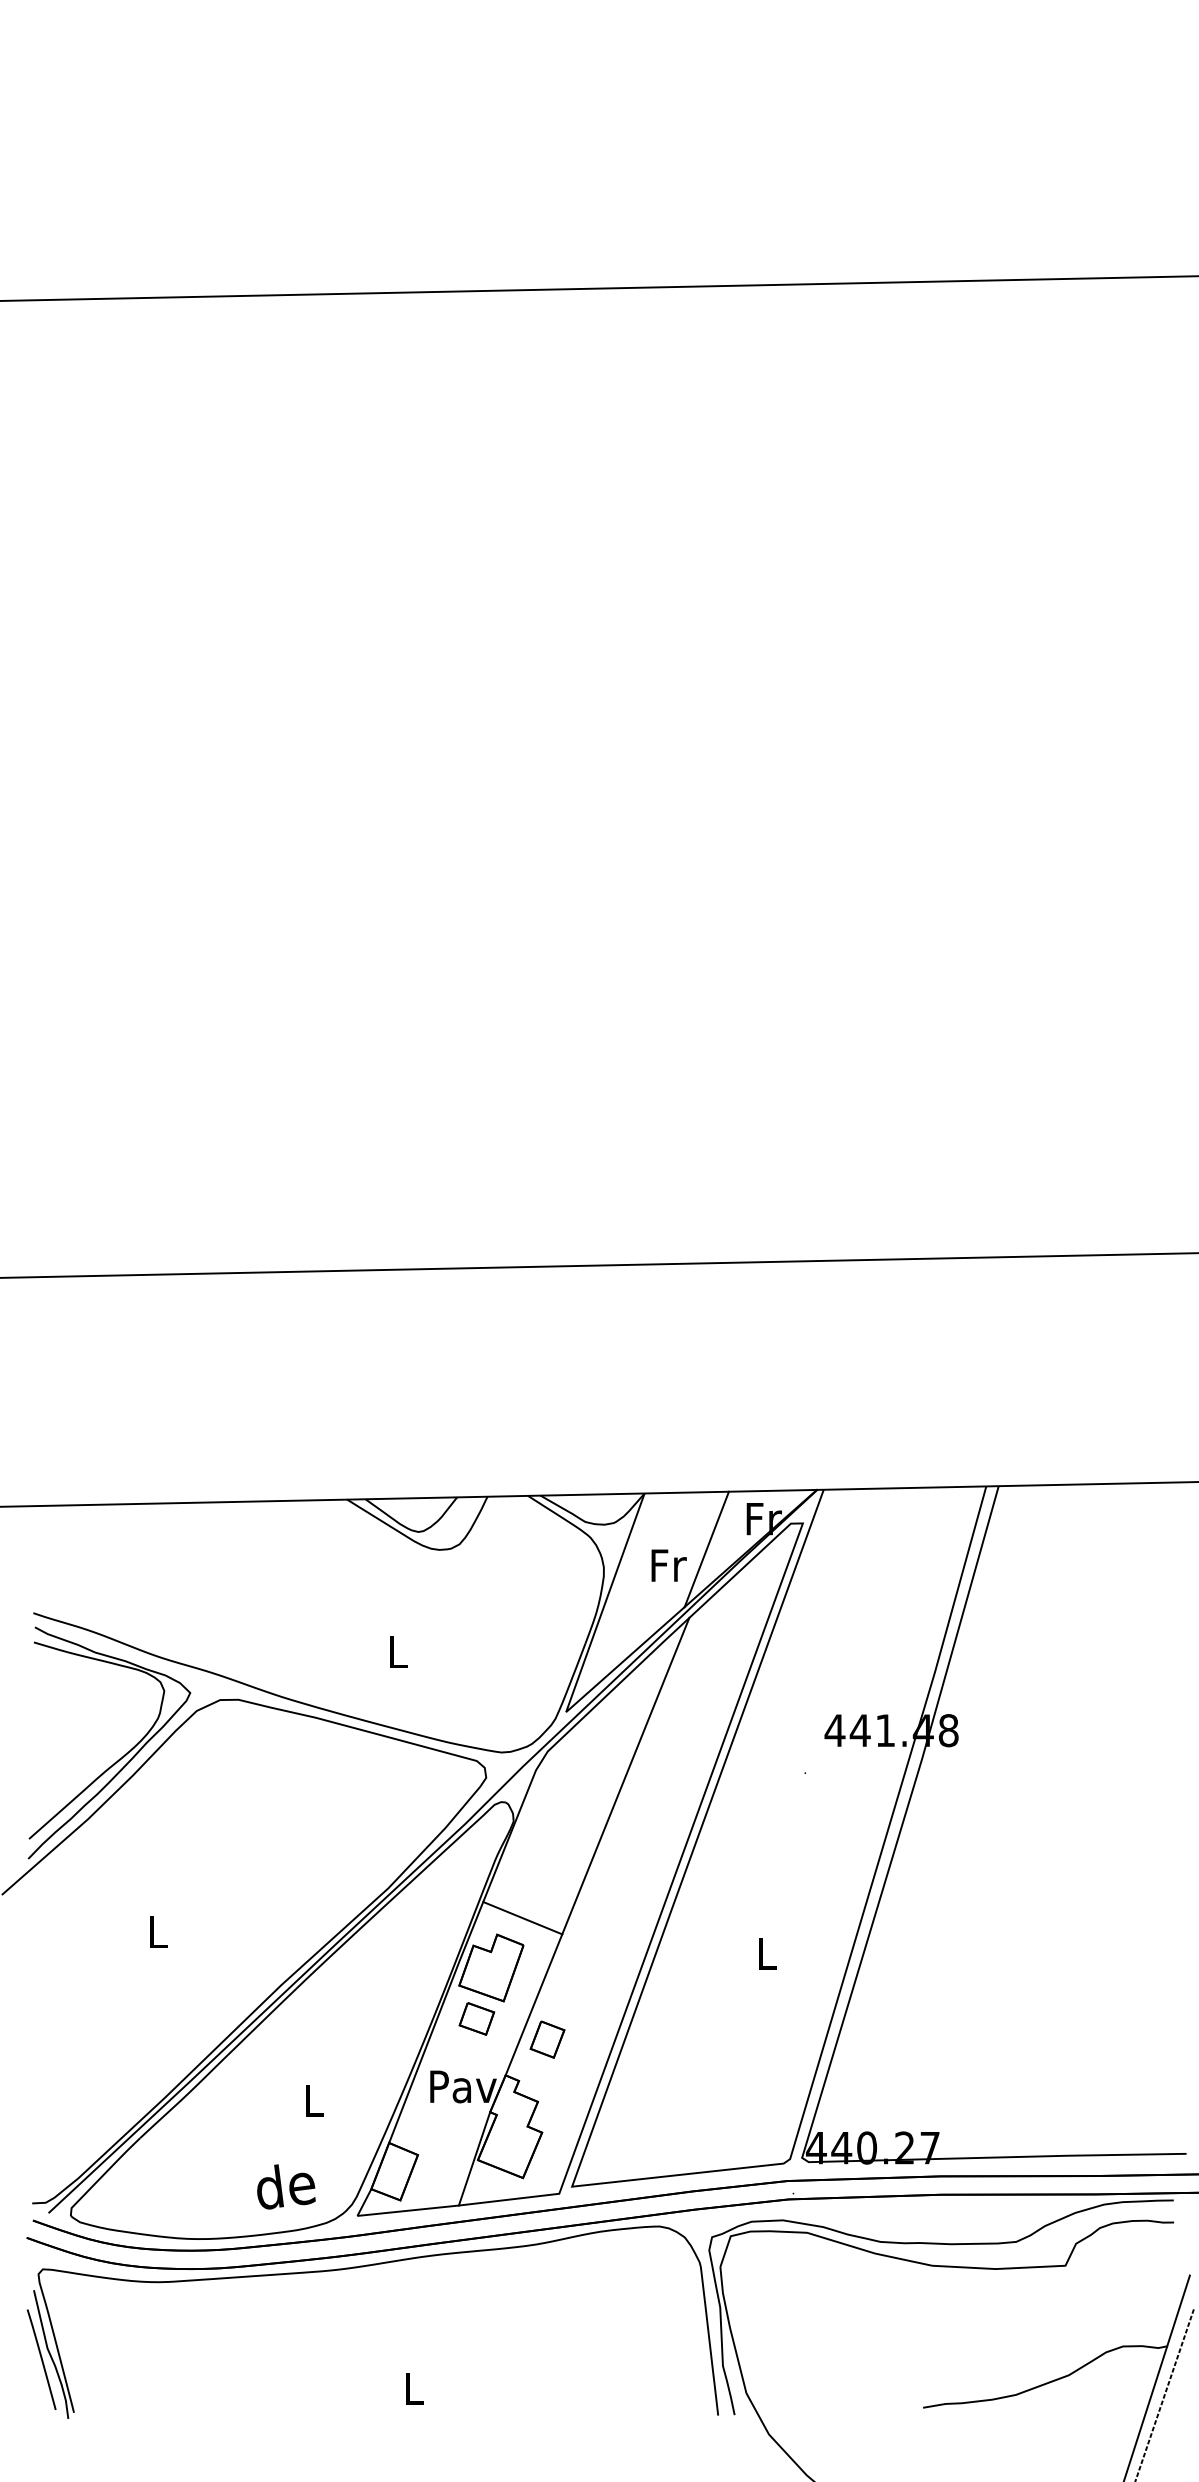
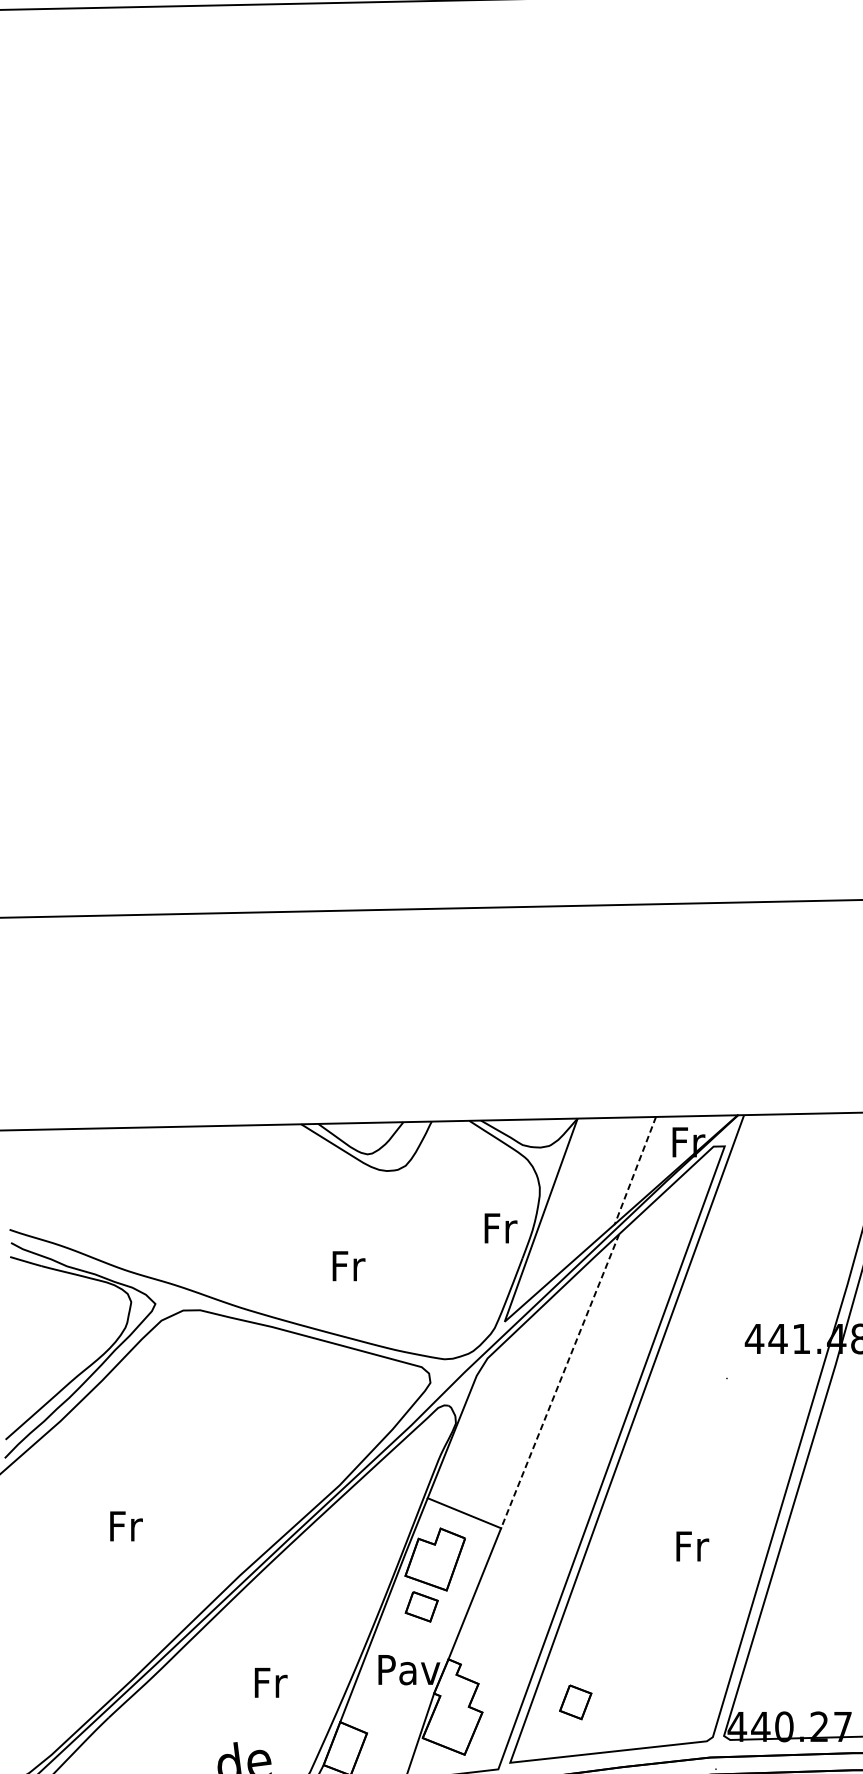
line: (706, 1549) -> (635, 1170), solid -> dashed
text: (668, 1565) -> (500, 1228), moved
text: (398, 1652) -> (348, 1266), L -> Fr
line: (625, 1776) -> (559, 1381), solid -> dashed
text: (158, 1932) -> (125, 1526), L -> Fr
text: (768, 1953) -> (692, 1546), L -> Fr
part: (547, 2039) -> (575, 1702), moved
text: (314, 2100) -> (270, 1682), L -> Fr

